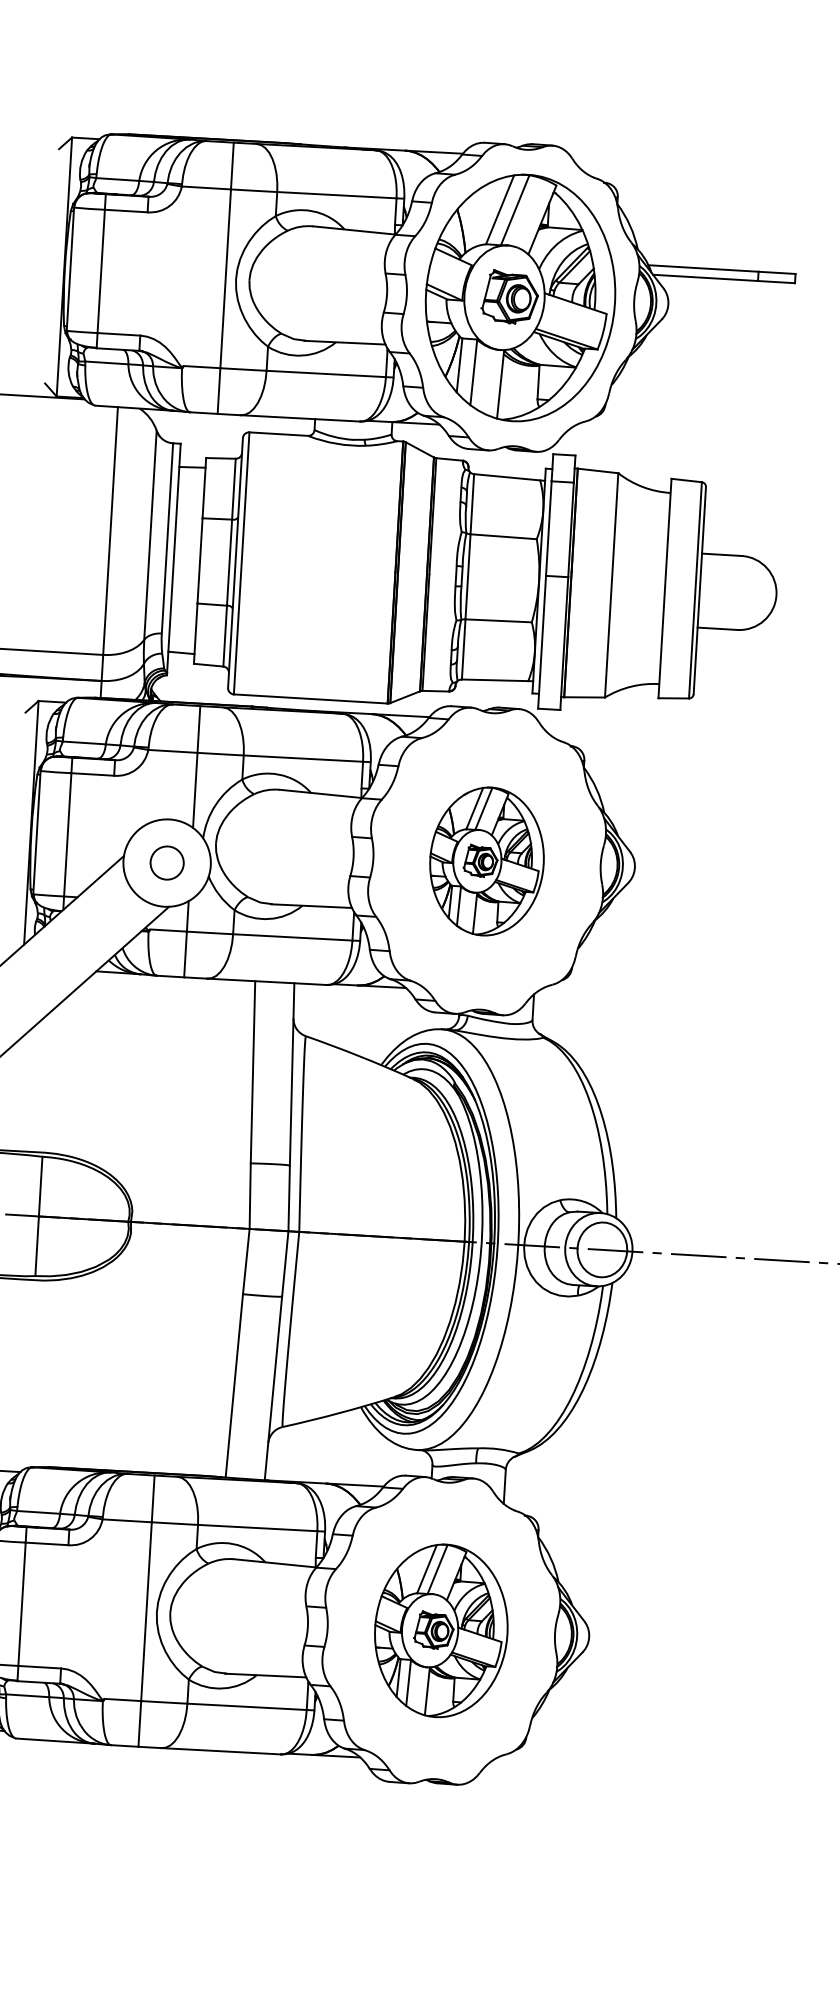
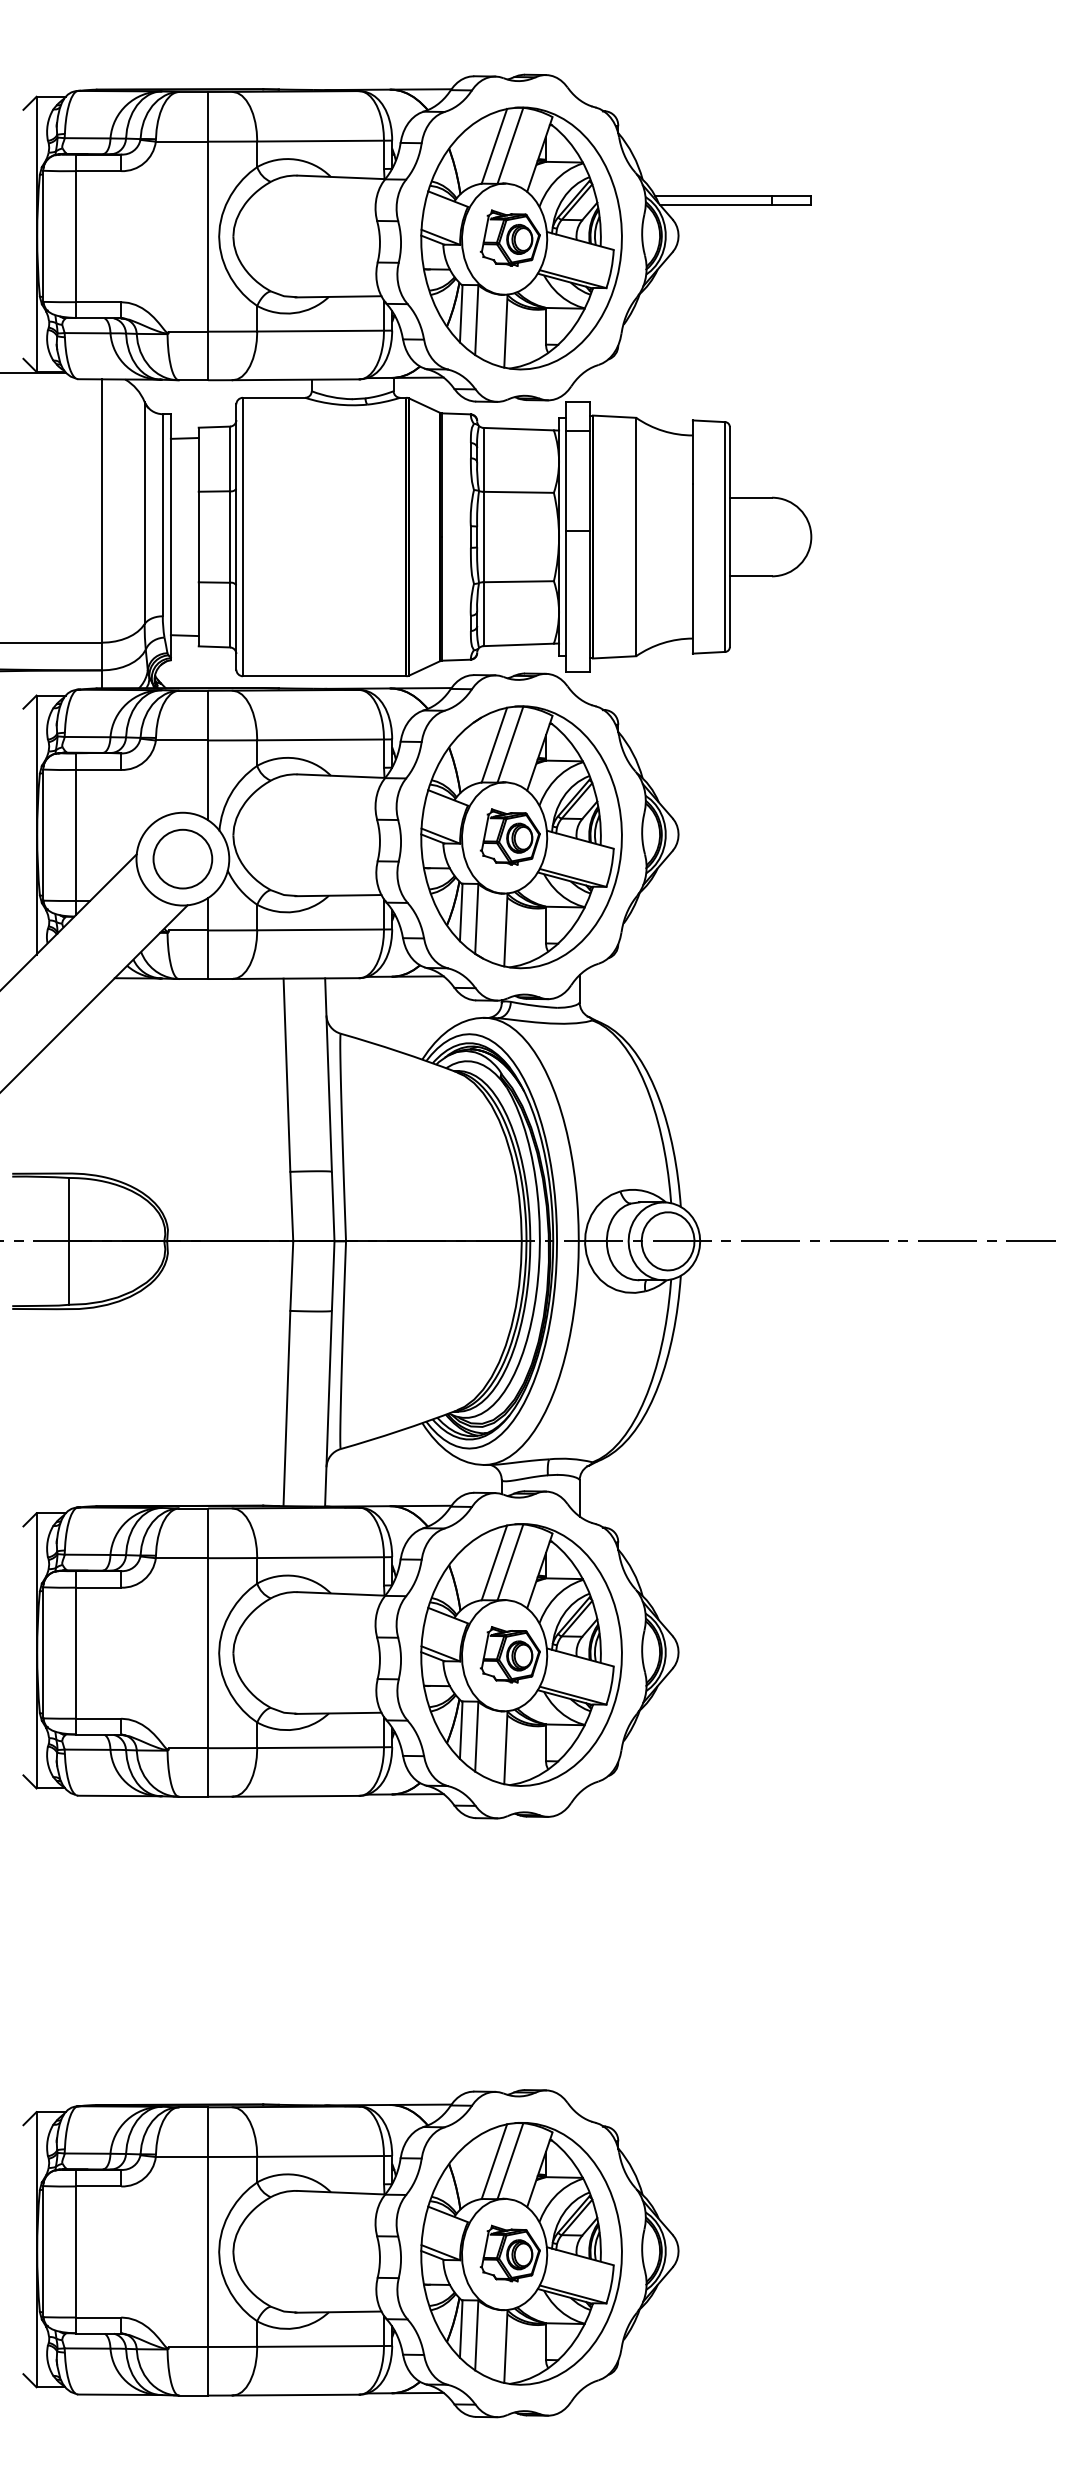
part: (486, 861) -> (521, 837), size x1.67
circle: (166, 862) -> (182, 858), size x1.67
part: (441, 1630) -> (521, 1654), size x1.43

